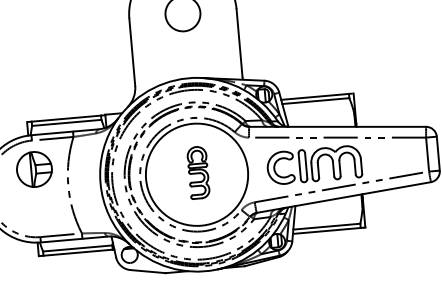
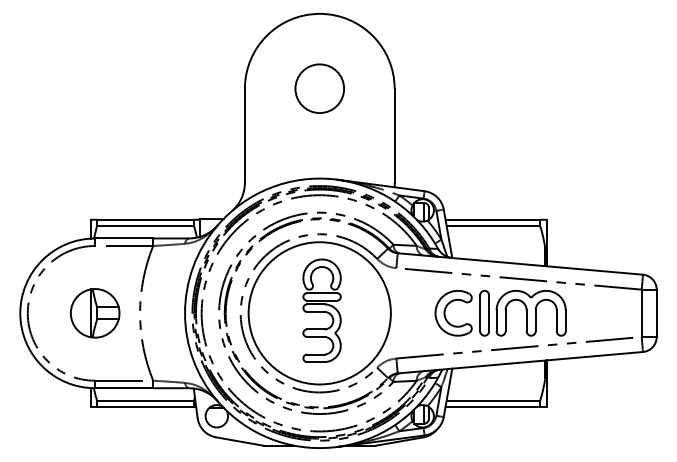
part: (314, 165) -> (500, 313), moved
part: (34, 169) -> (95, 313), moved
part: (198, 172) -> (321, 310), size x1.43

